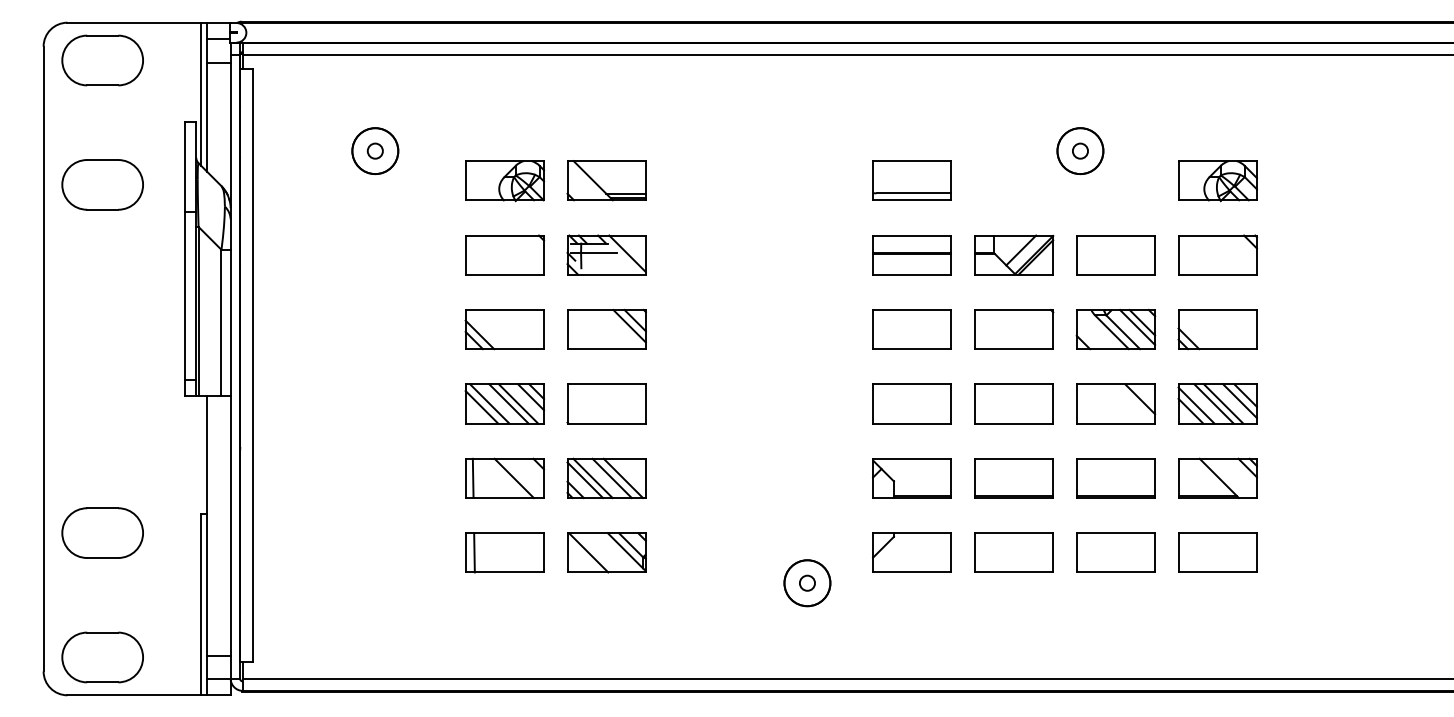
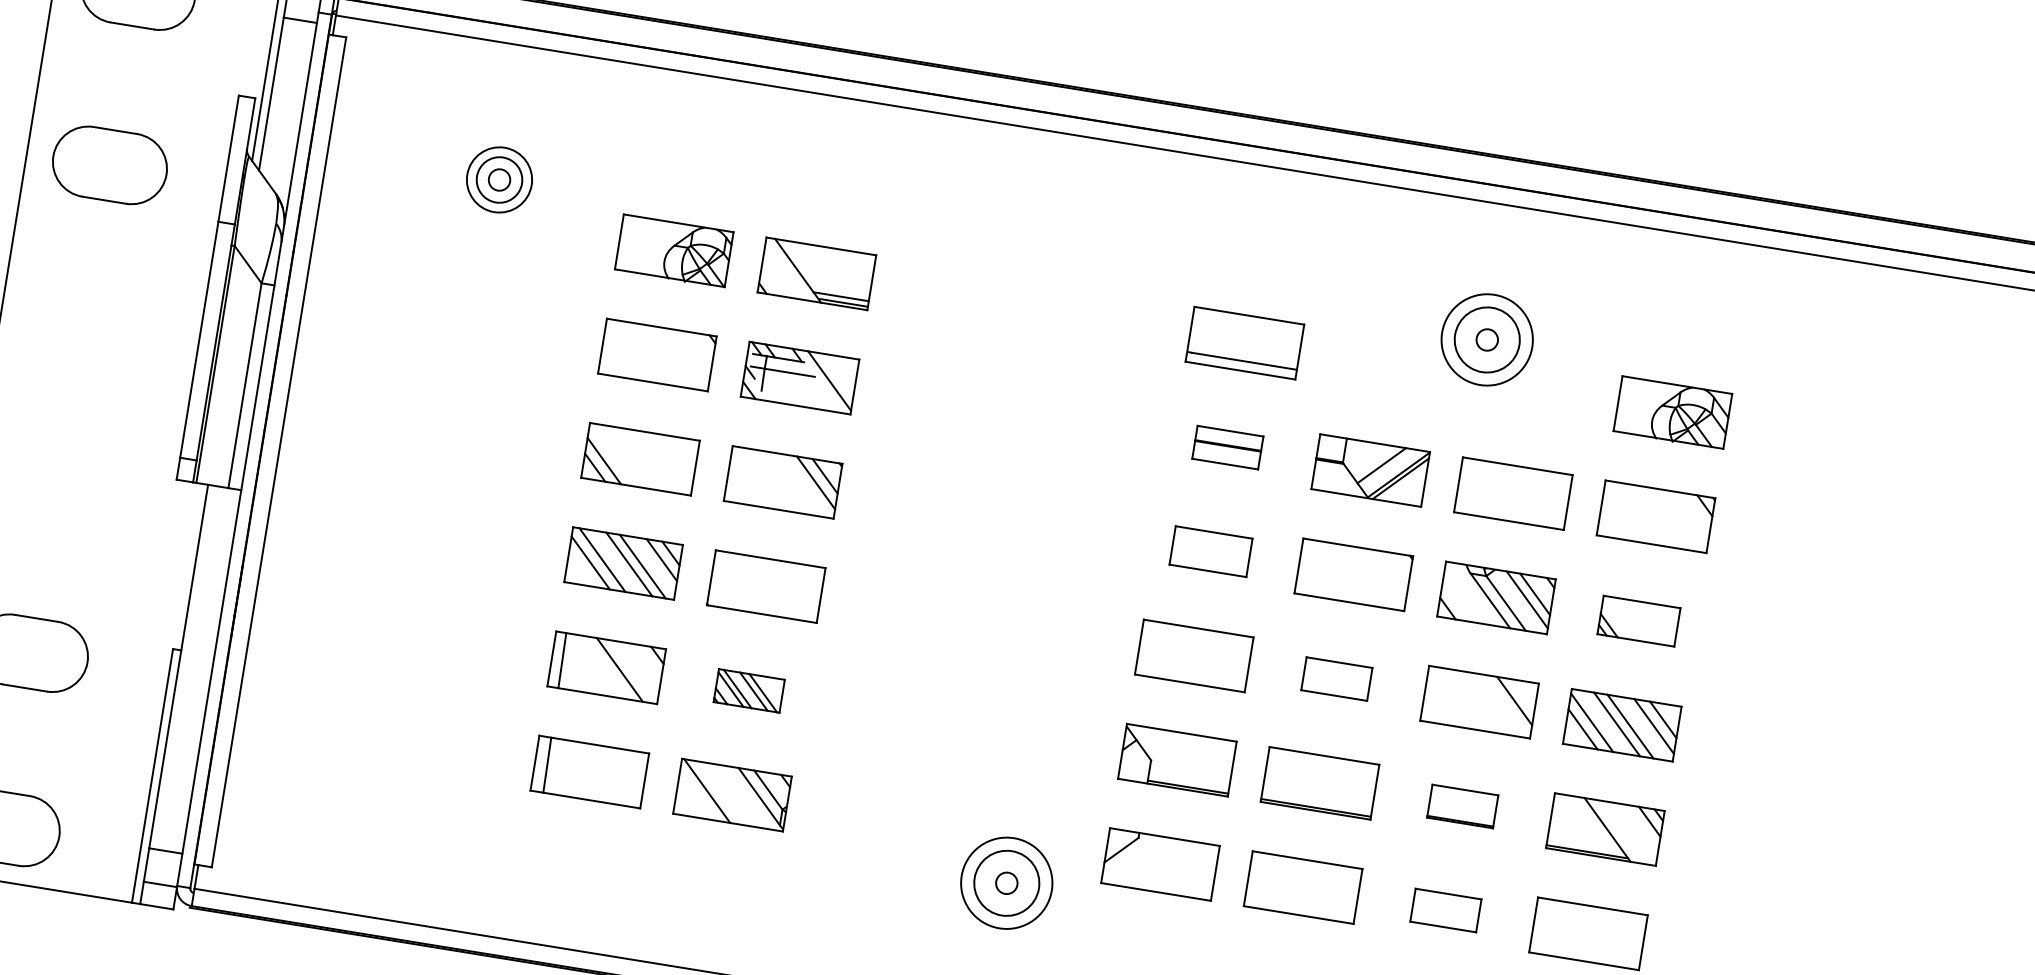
circle: (375, 151) -> (499, 180), size x0.7
circle: (1080, 151) -> (1487, 340), size x1.4
part: (911, 255) -> (1226, 447), size x0.6
part: (911, 329) -> (1210, 551), size x0.7
part: (1217, 329) -> (1638, 620), size x0.7
part: (1013, 403) -> (1336, 678), size x0.6
part: (606, 478) -> (749, 691), size x0.6
part: (1115, 478) -> (1462, 806), size x0.6
part: (1115, 552) -> (1445, 910), size x0.6
circle: (807, 583) -> (1006, 883), size x1.4

